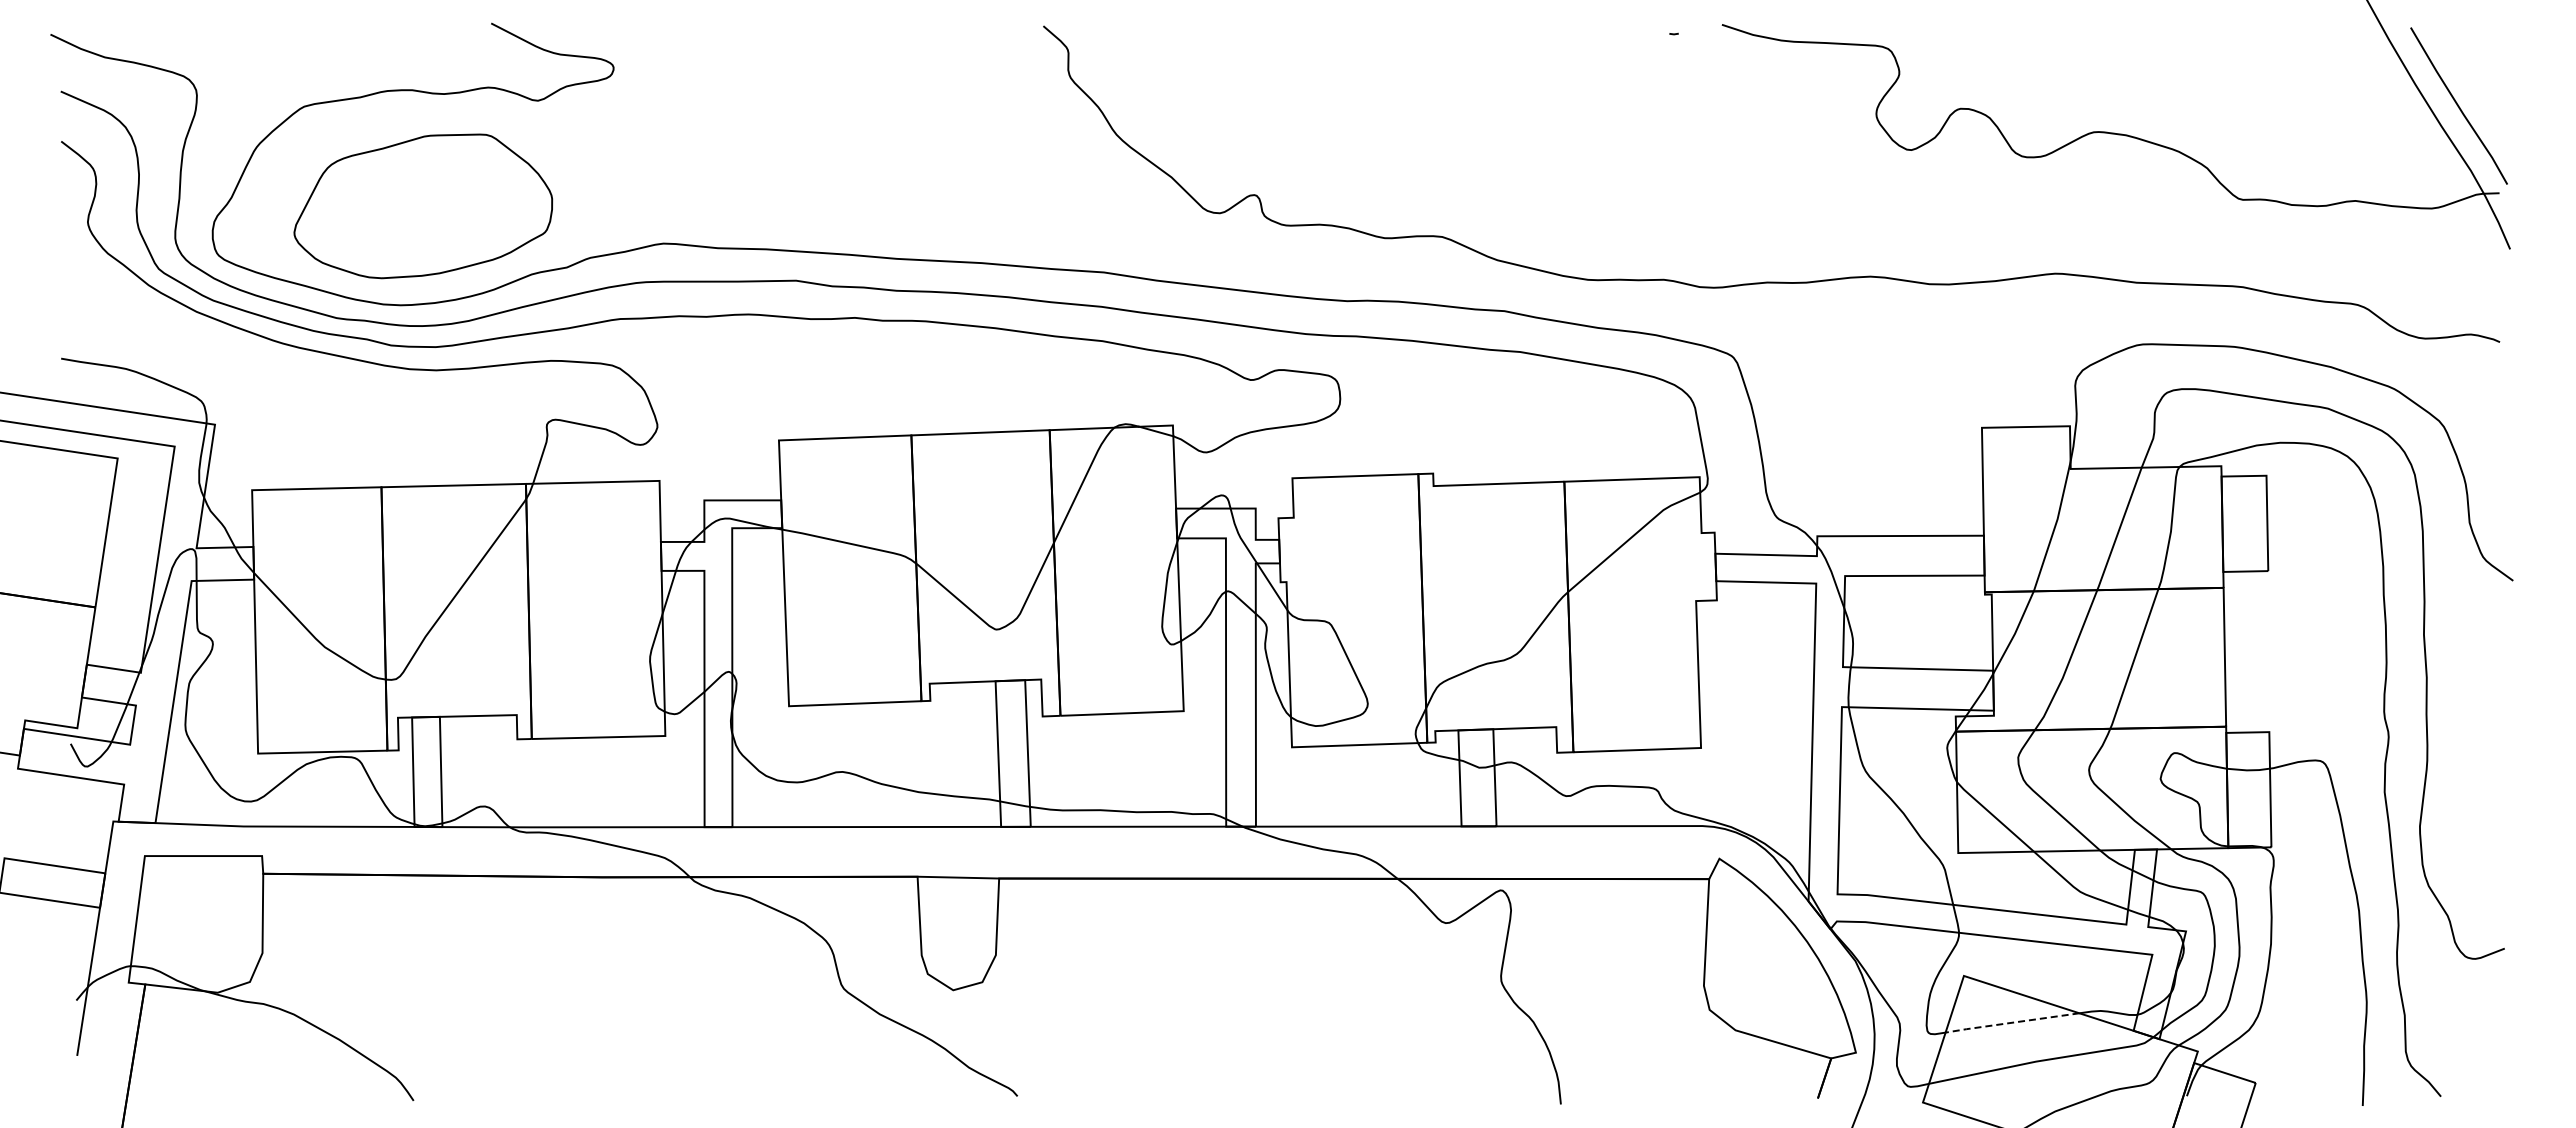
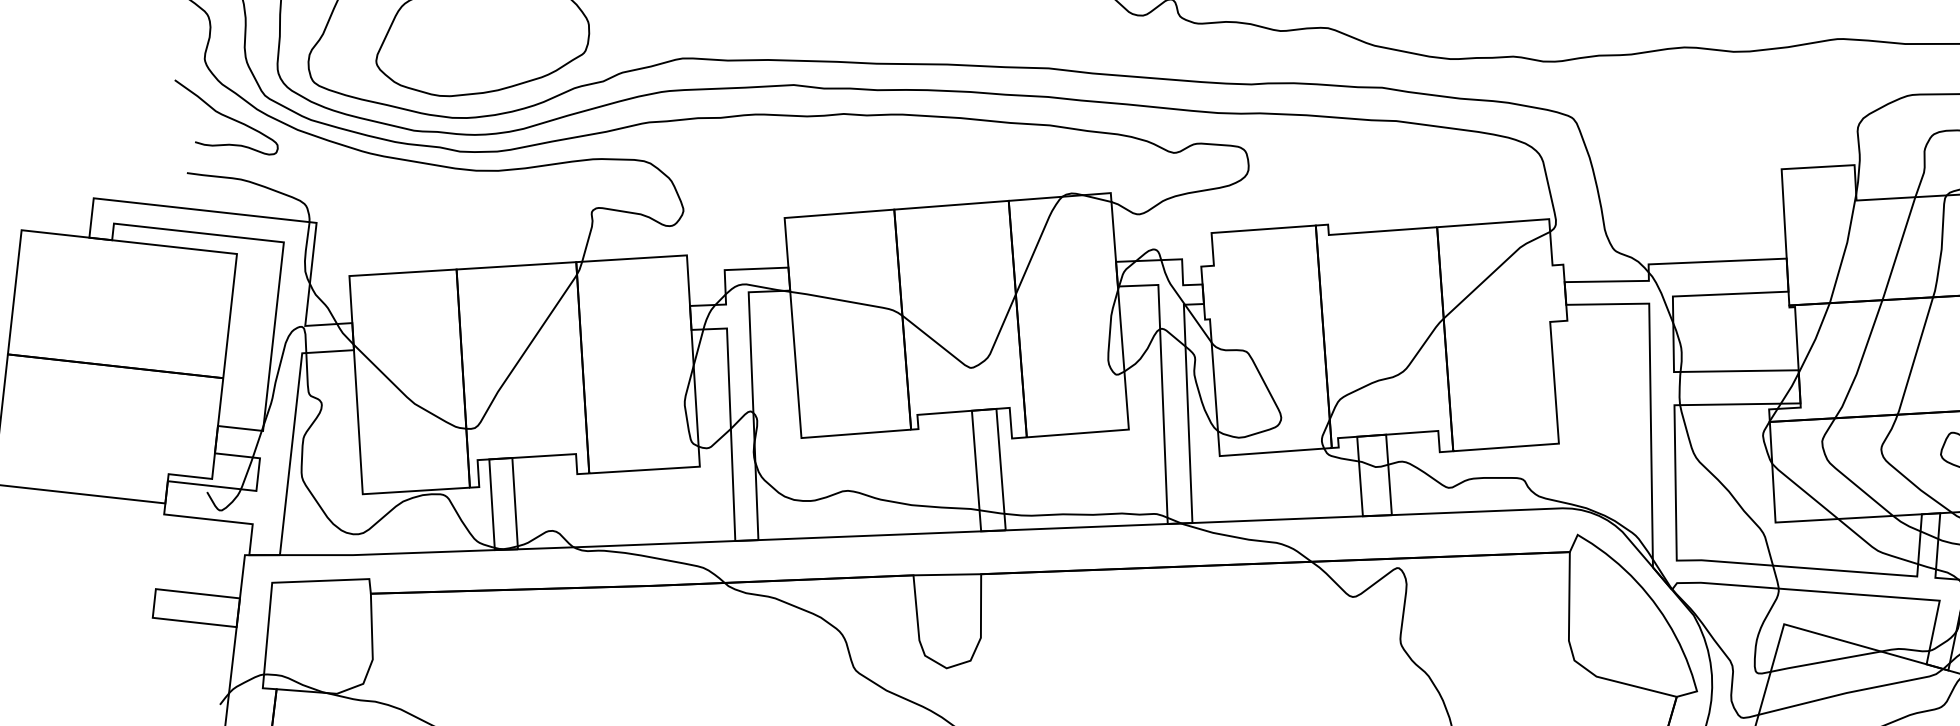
curve: (111, 293) -> (226, 117), added
line: (2011, 1022) -> (1825, 661), dashed -> solid

